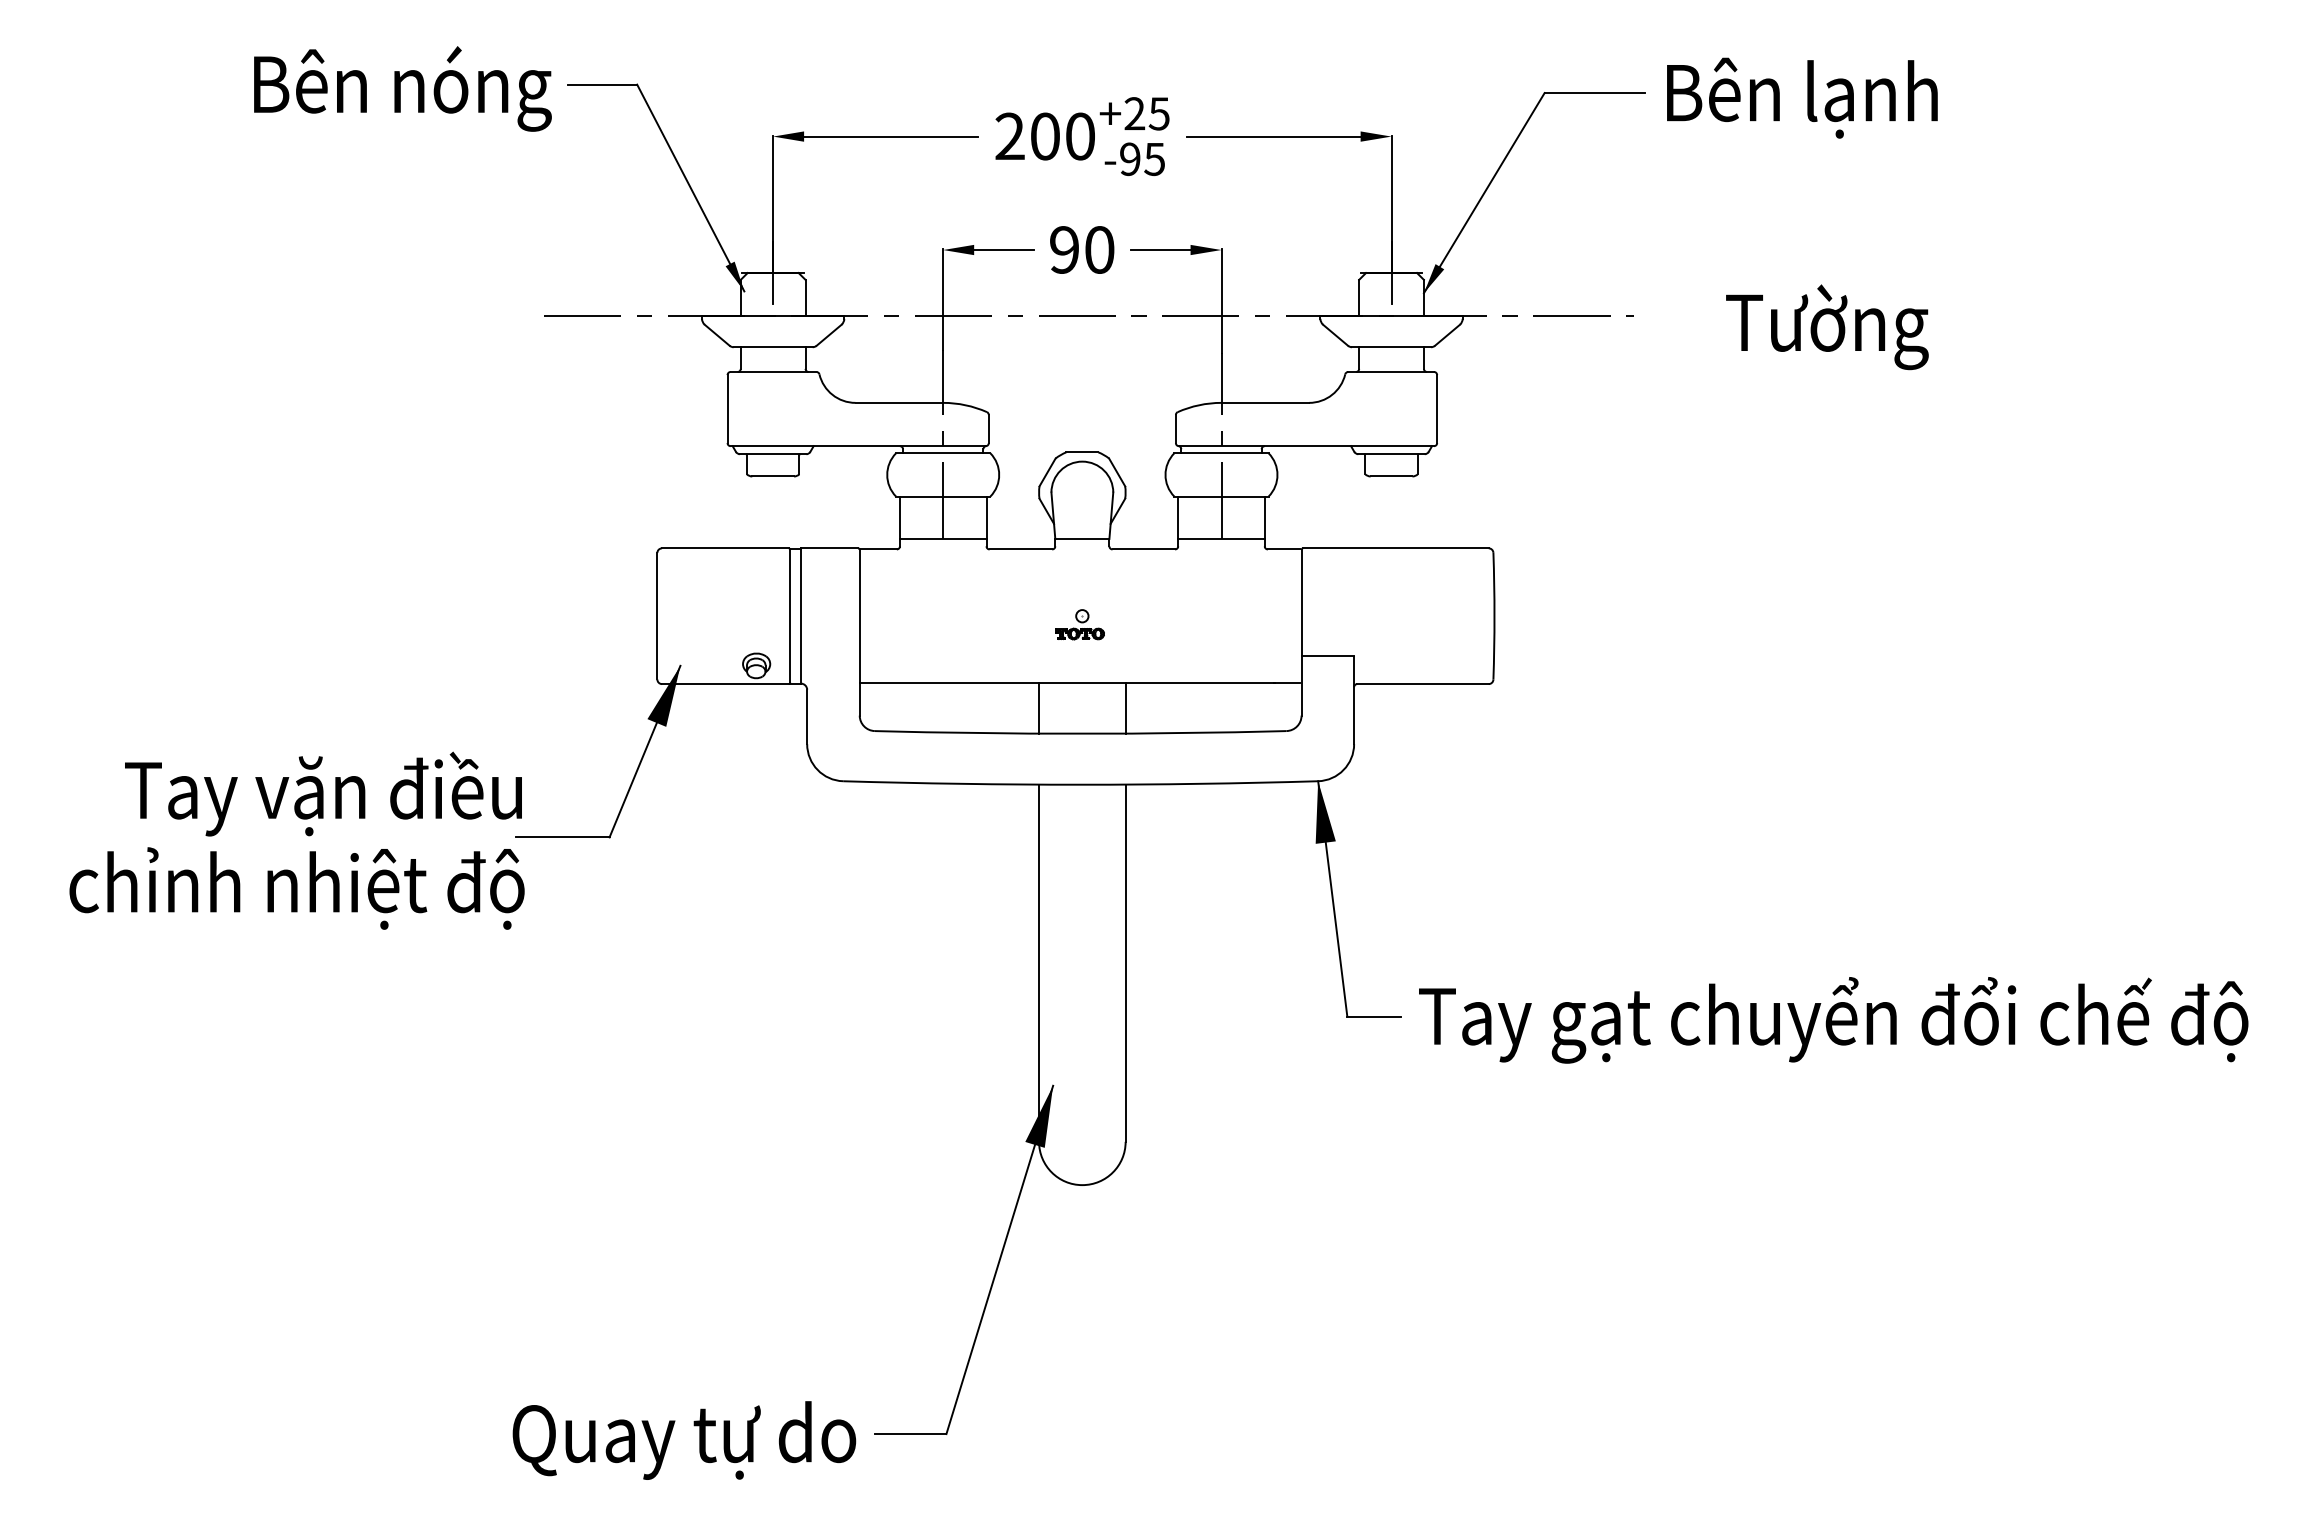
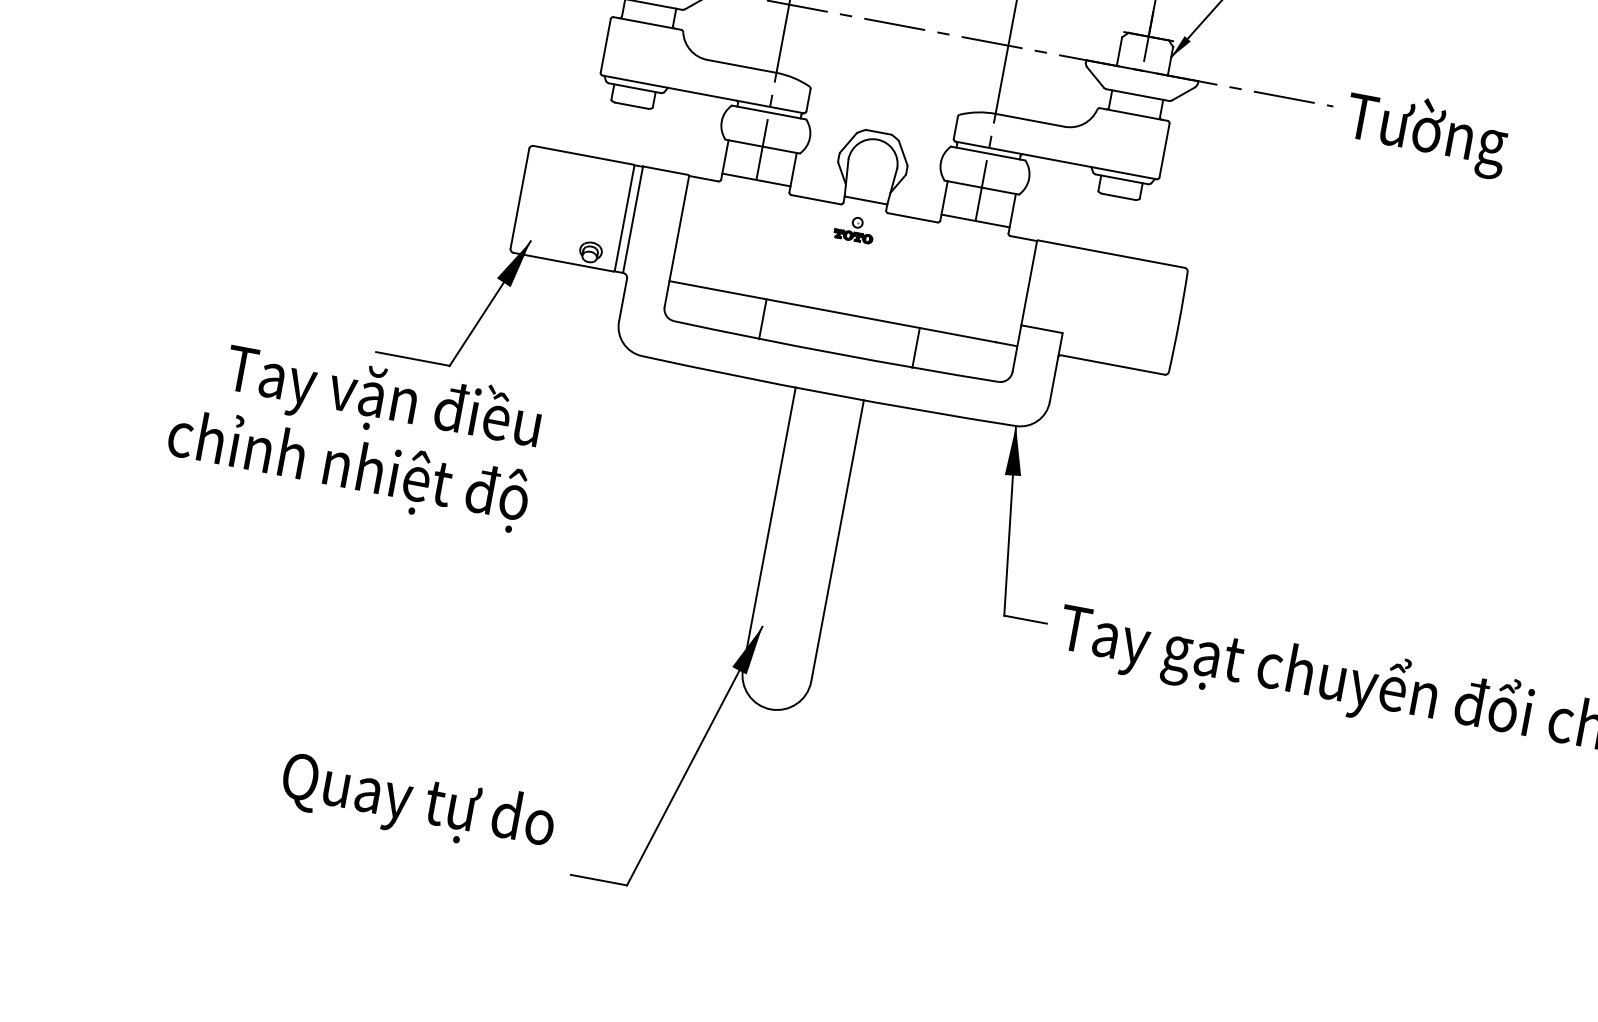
text: (1827, 327) -> (1426, 133), moved
part: (1079, 624) -> (854, 228), moved
line: (1039, 708) -> (763, 319), moved
line: (1125, 708) -> (915, 348), moved
text: (296, 840) -> (355, 431), moved
text: (684, 1440) -> (418, 804), moved

